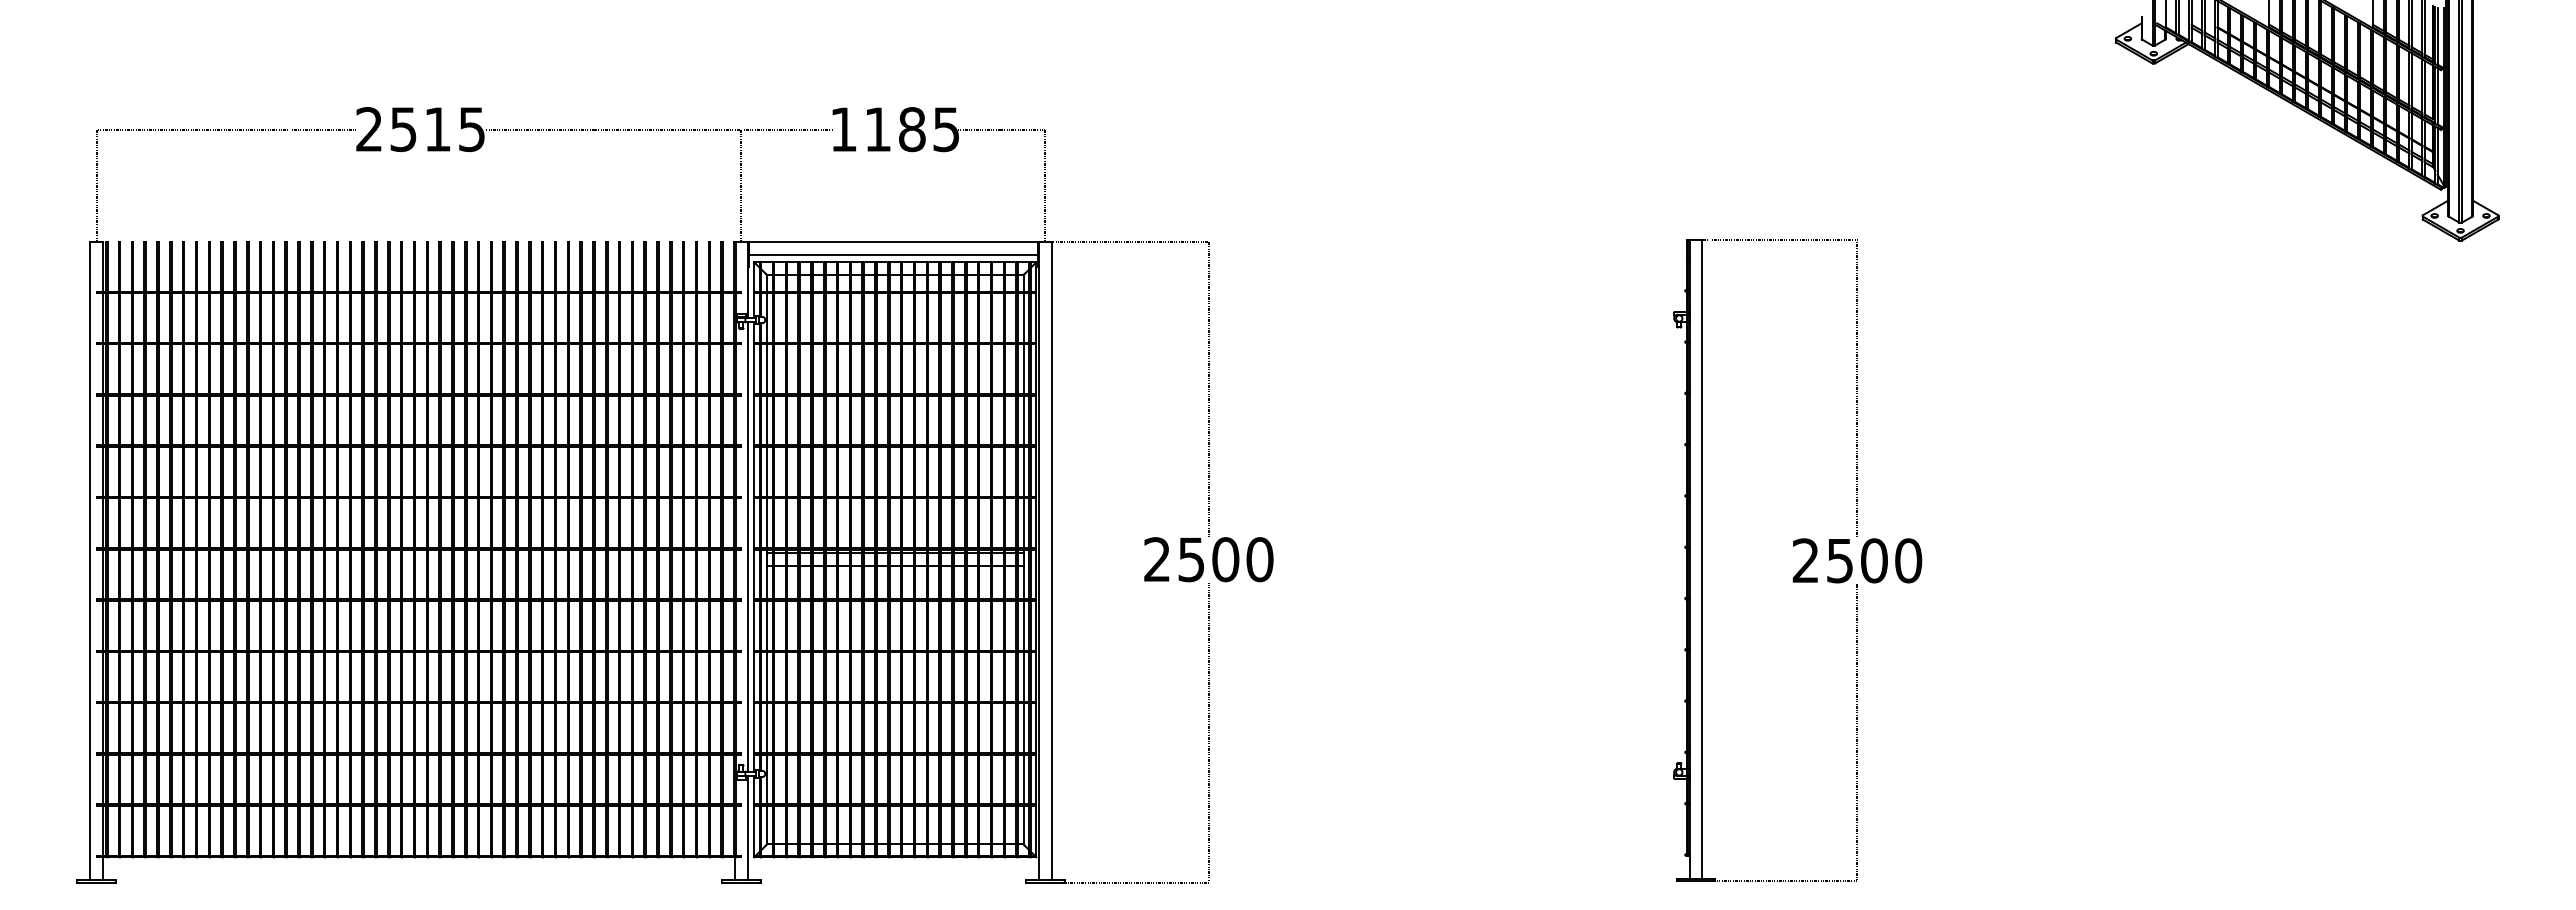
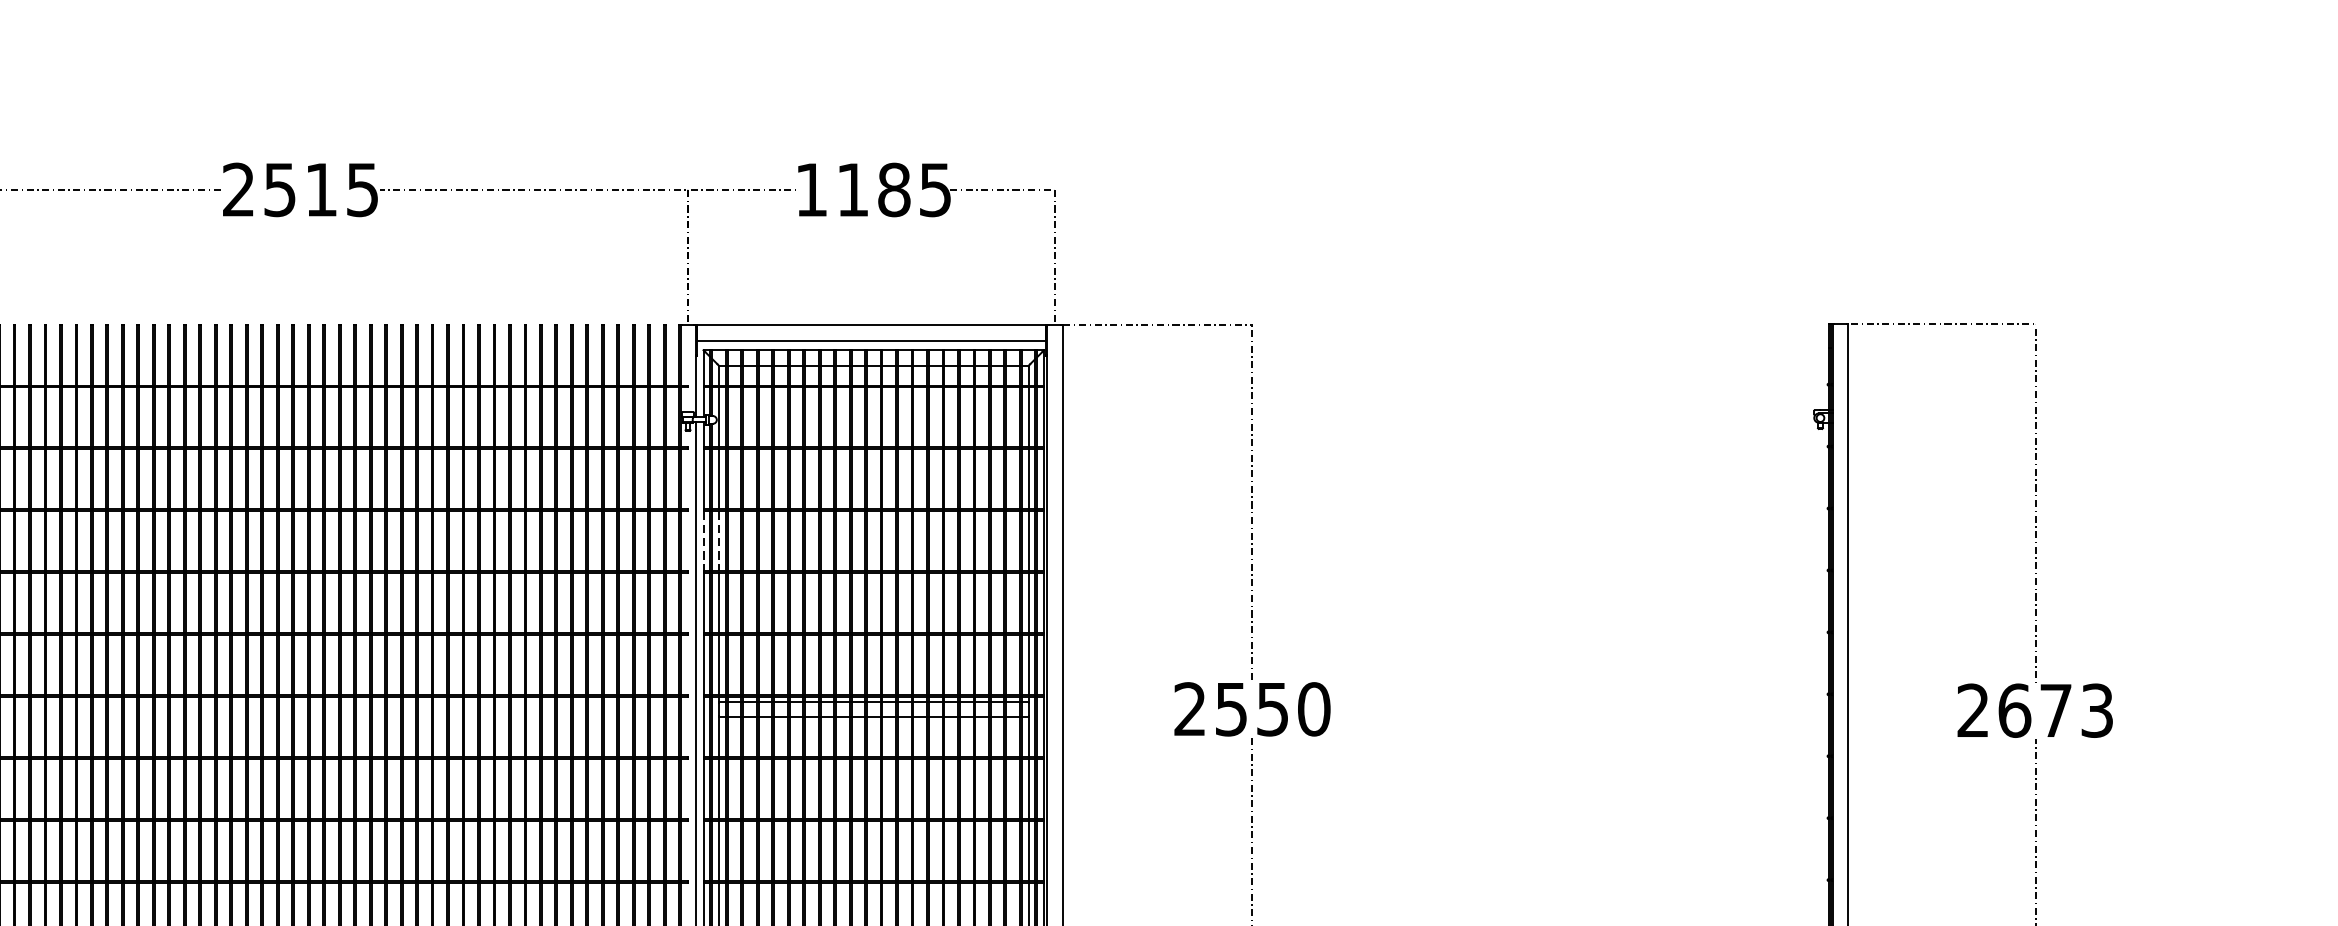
line: (754, 420) -> (703, 541), solid -> dashed
line: (767, 420) -> (719, 541), solid -> dashed
text: (1225, 559) -> (1272, 709), 2500 -> 2550
text: (1874, 560) -> (2056, 710), 2500 -> 2673

